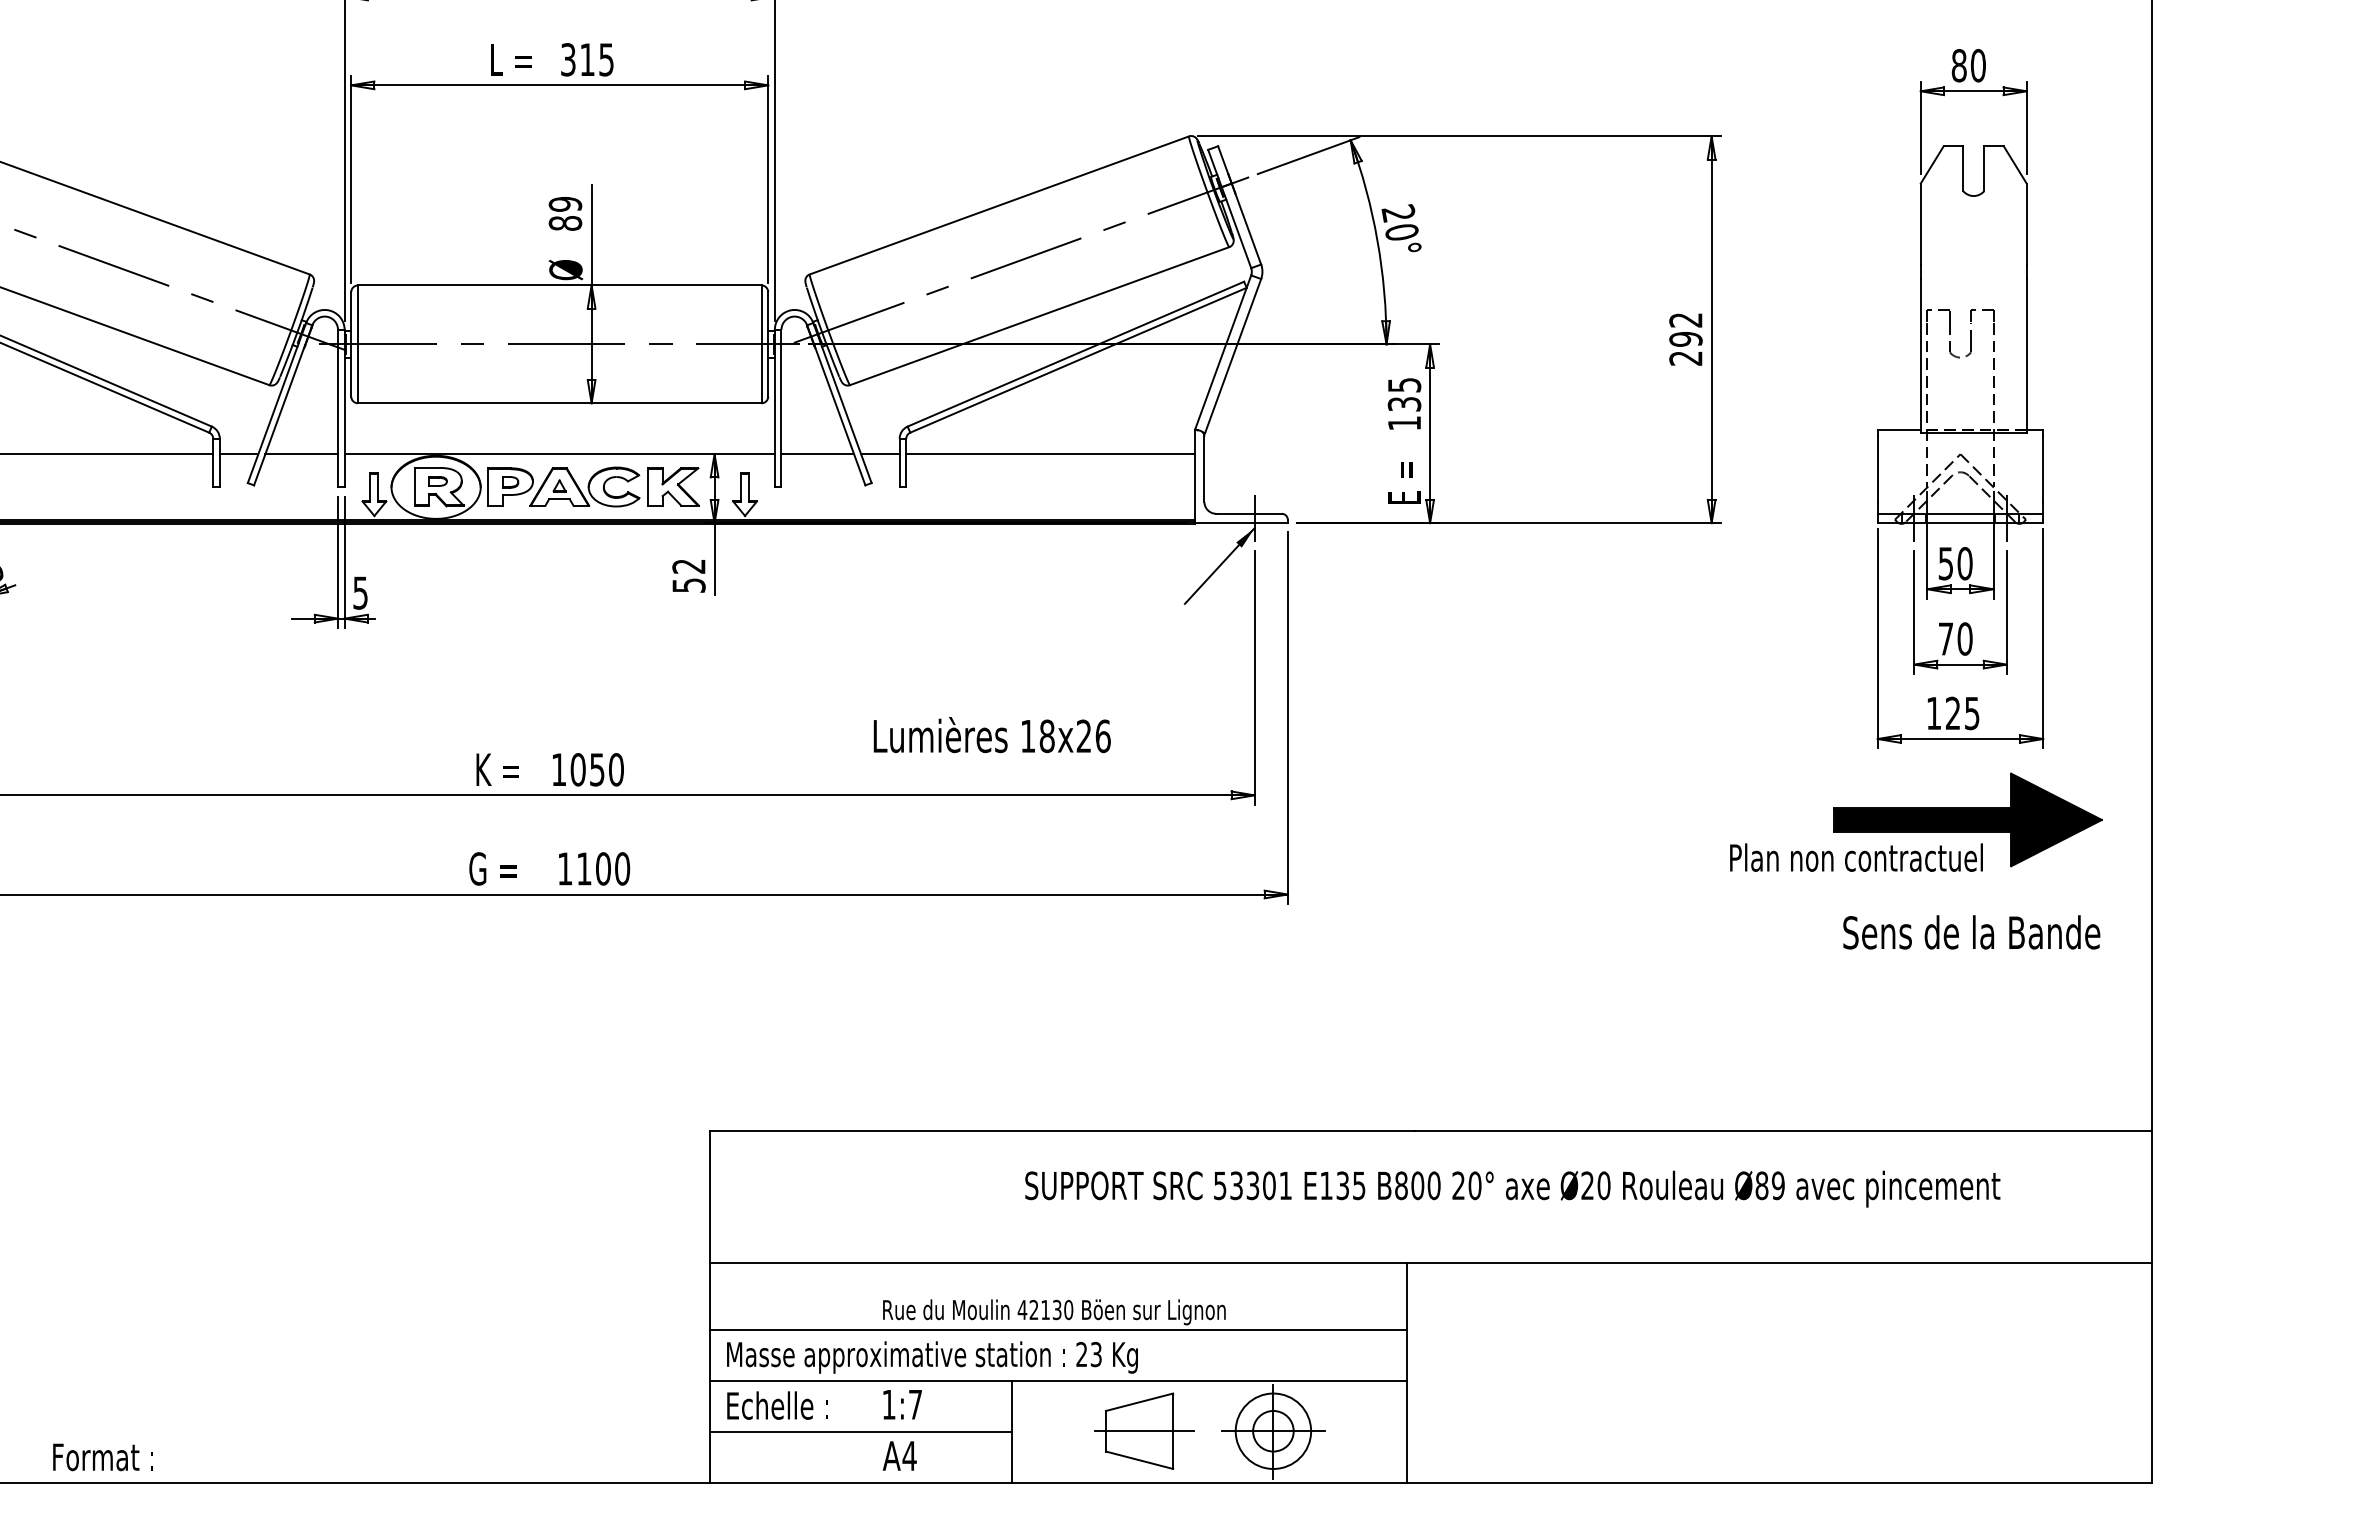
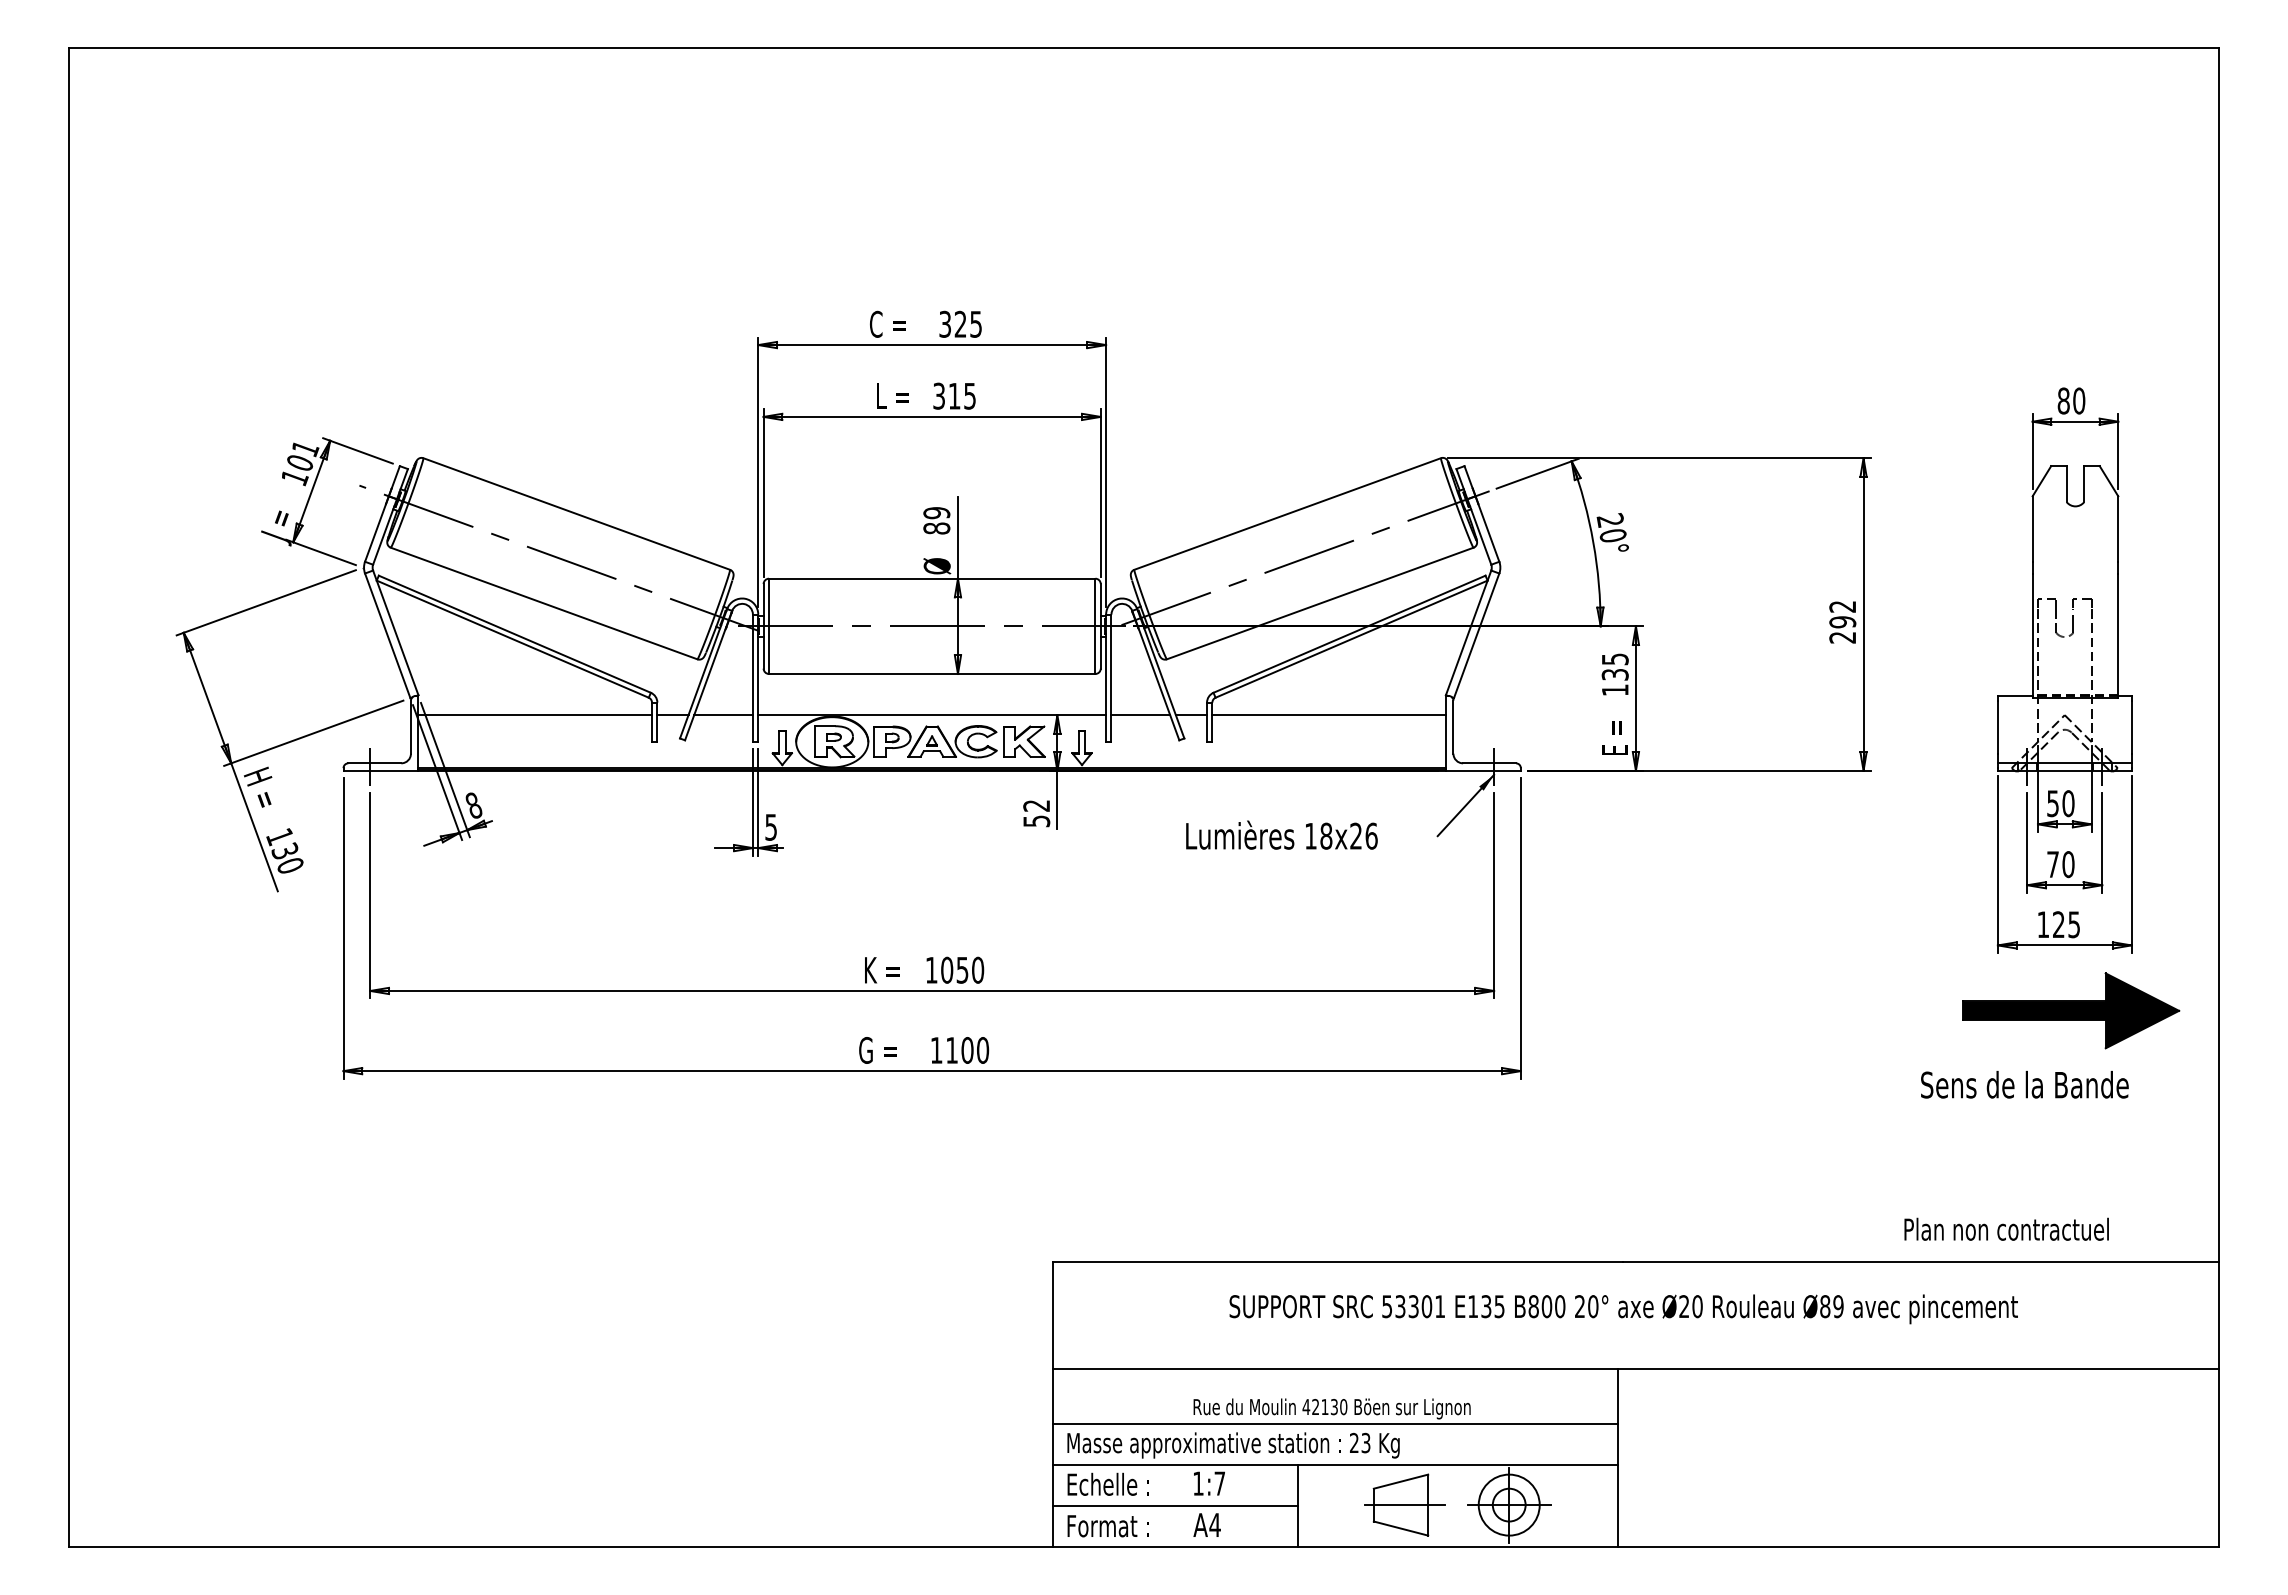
text: (991, 734) -> (1281, 834), moved
text: (1856, 856) -> (2006, 1228), moved
text: (1971, 932) -> (2024, 1084), moved
text: (1512, 1189) -> (1623, 1309), moved
text: (102, 1457) -> (1107, 1526), moved

